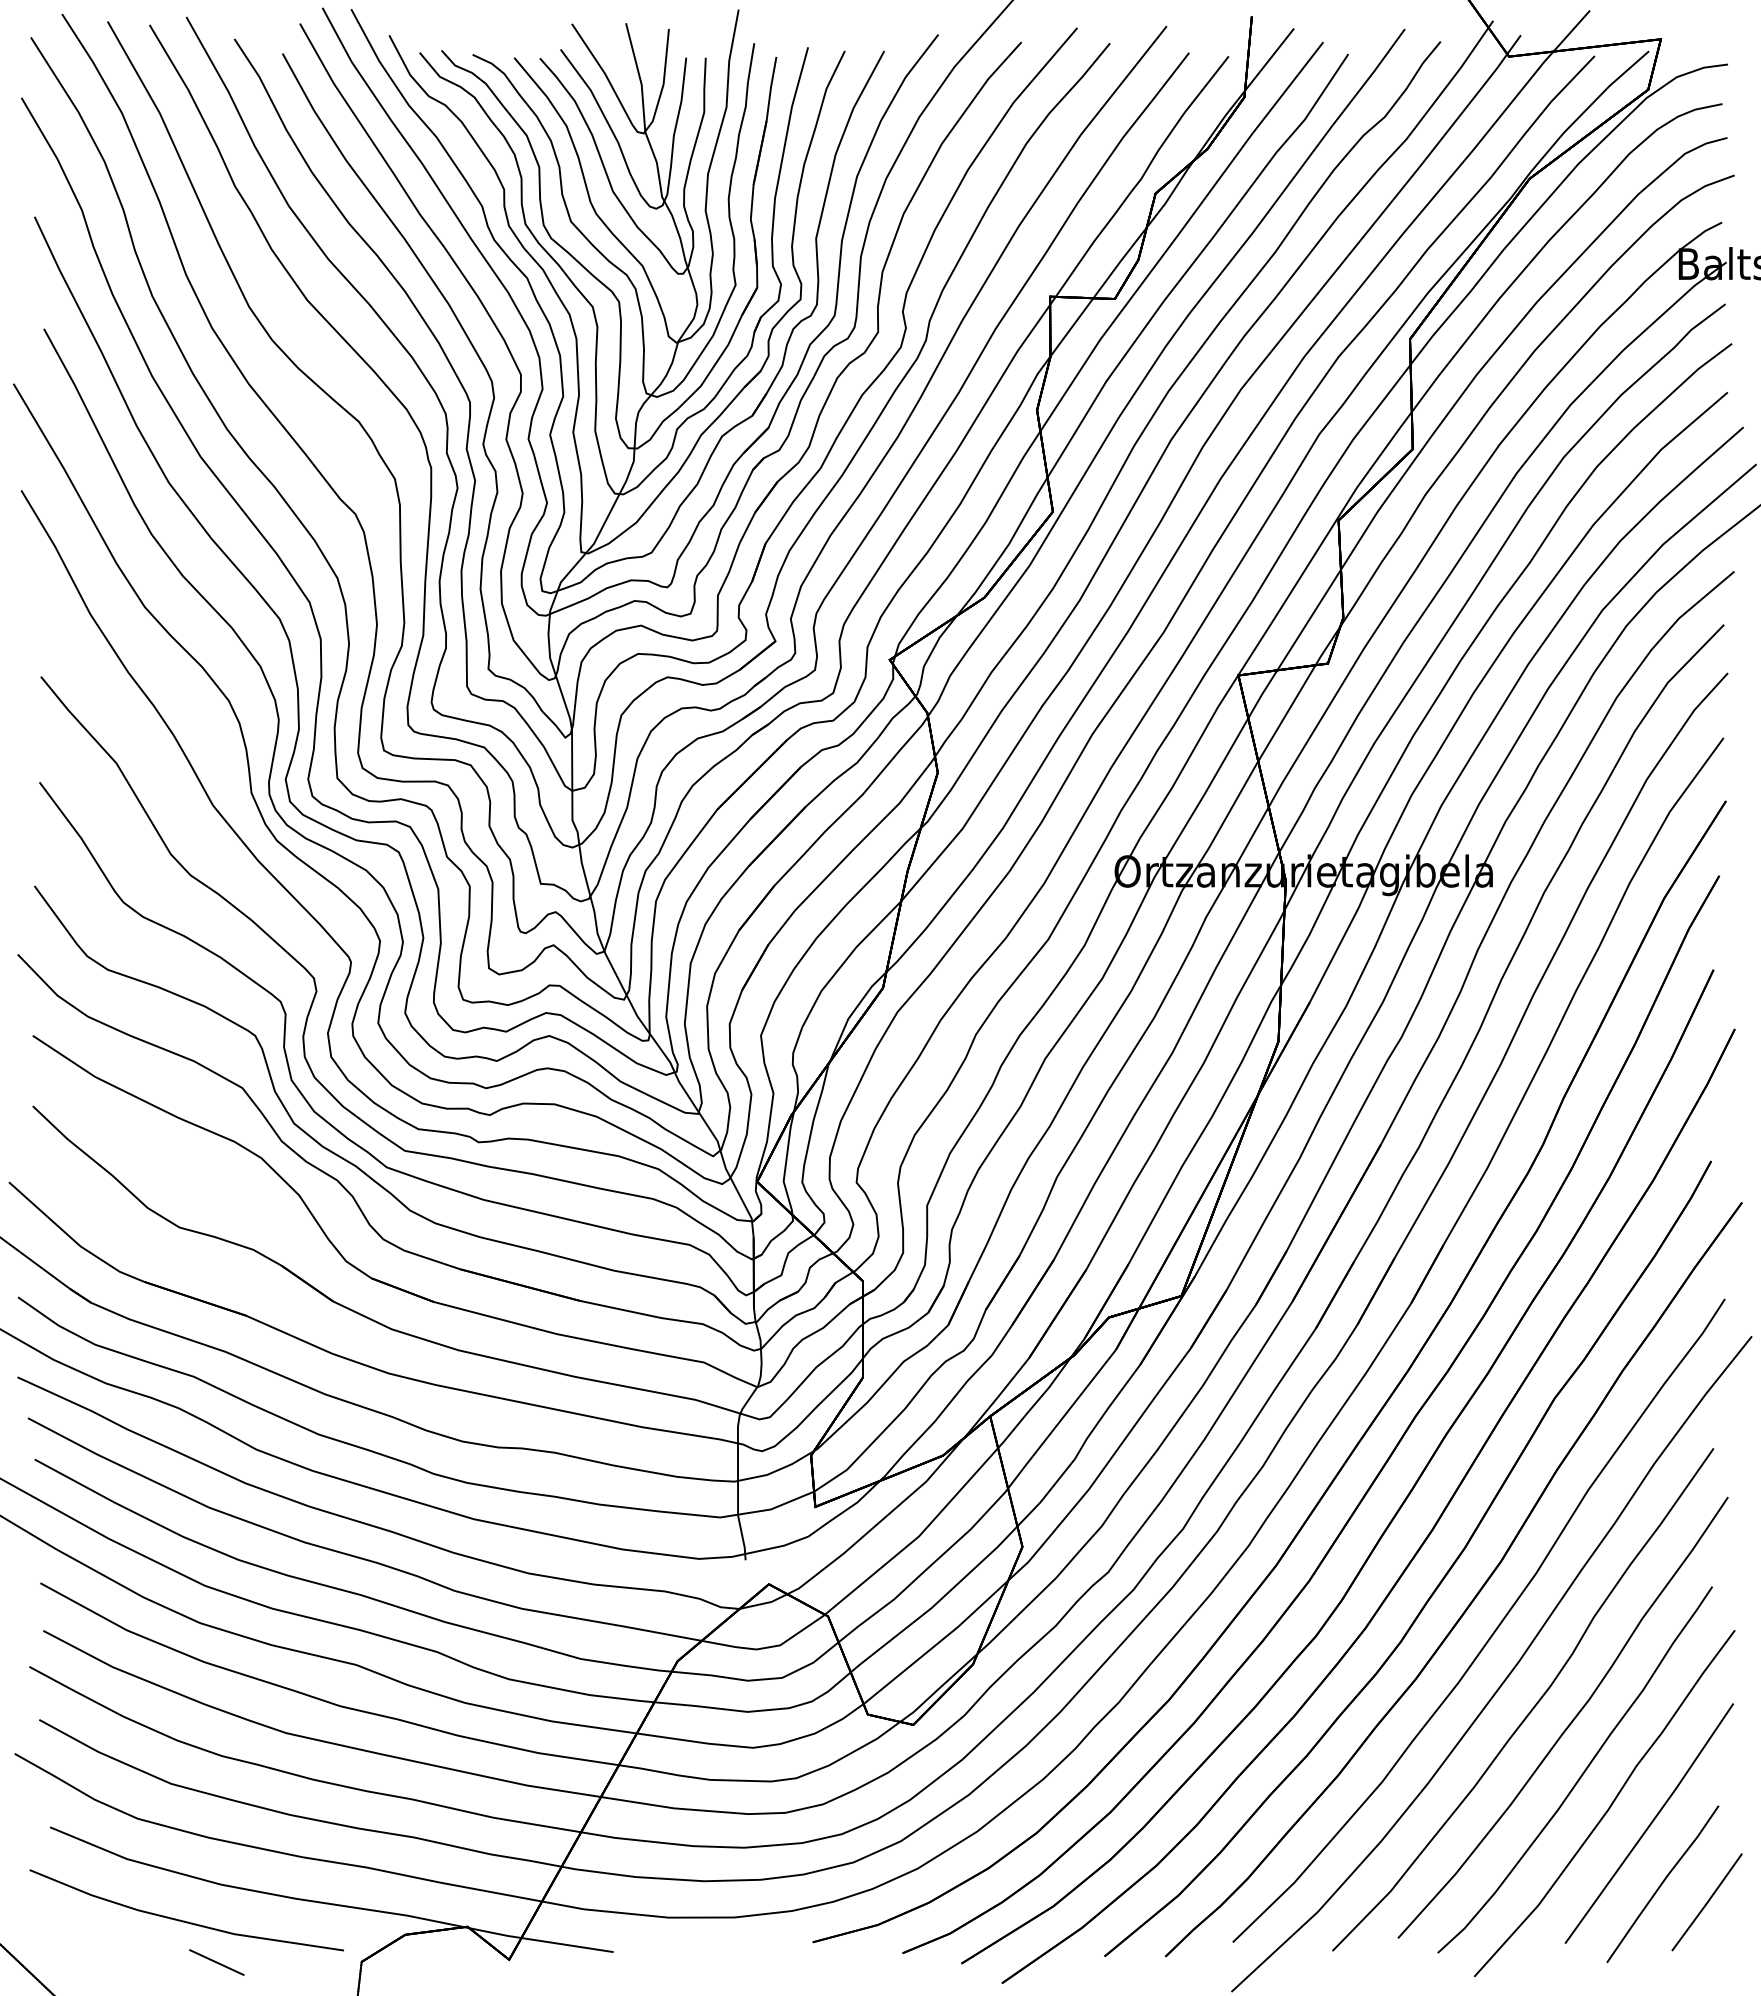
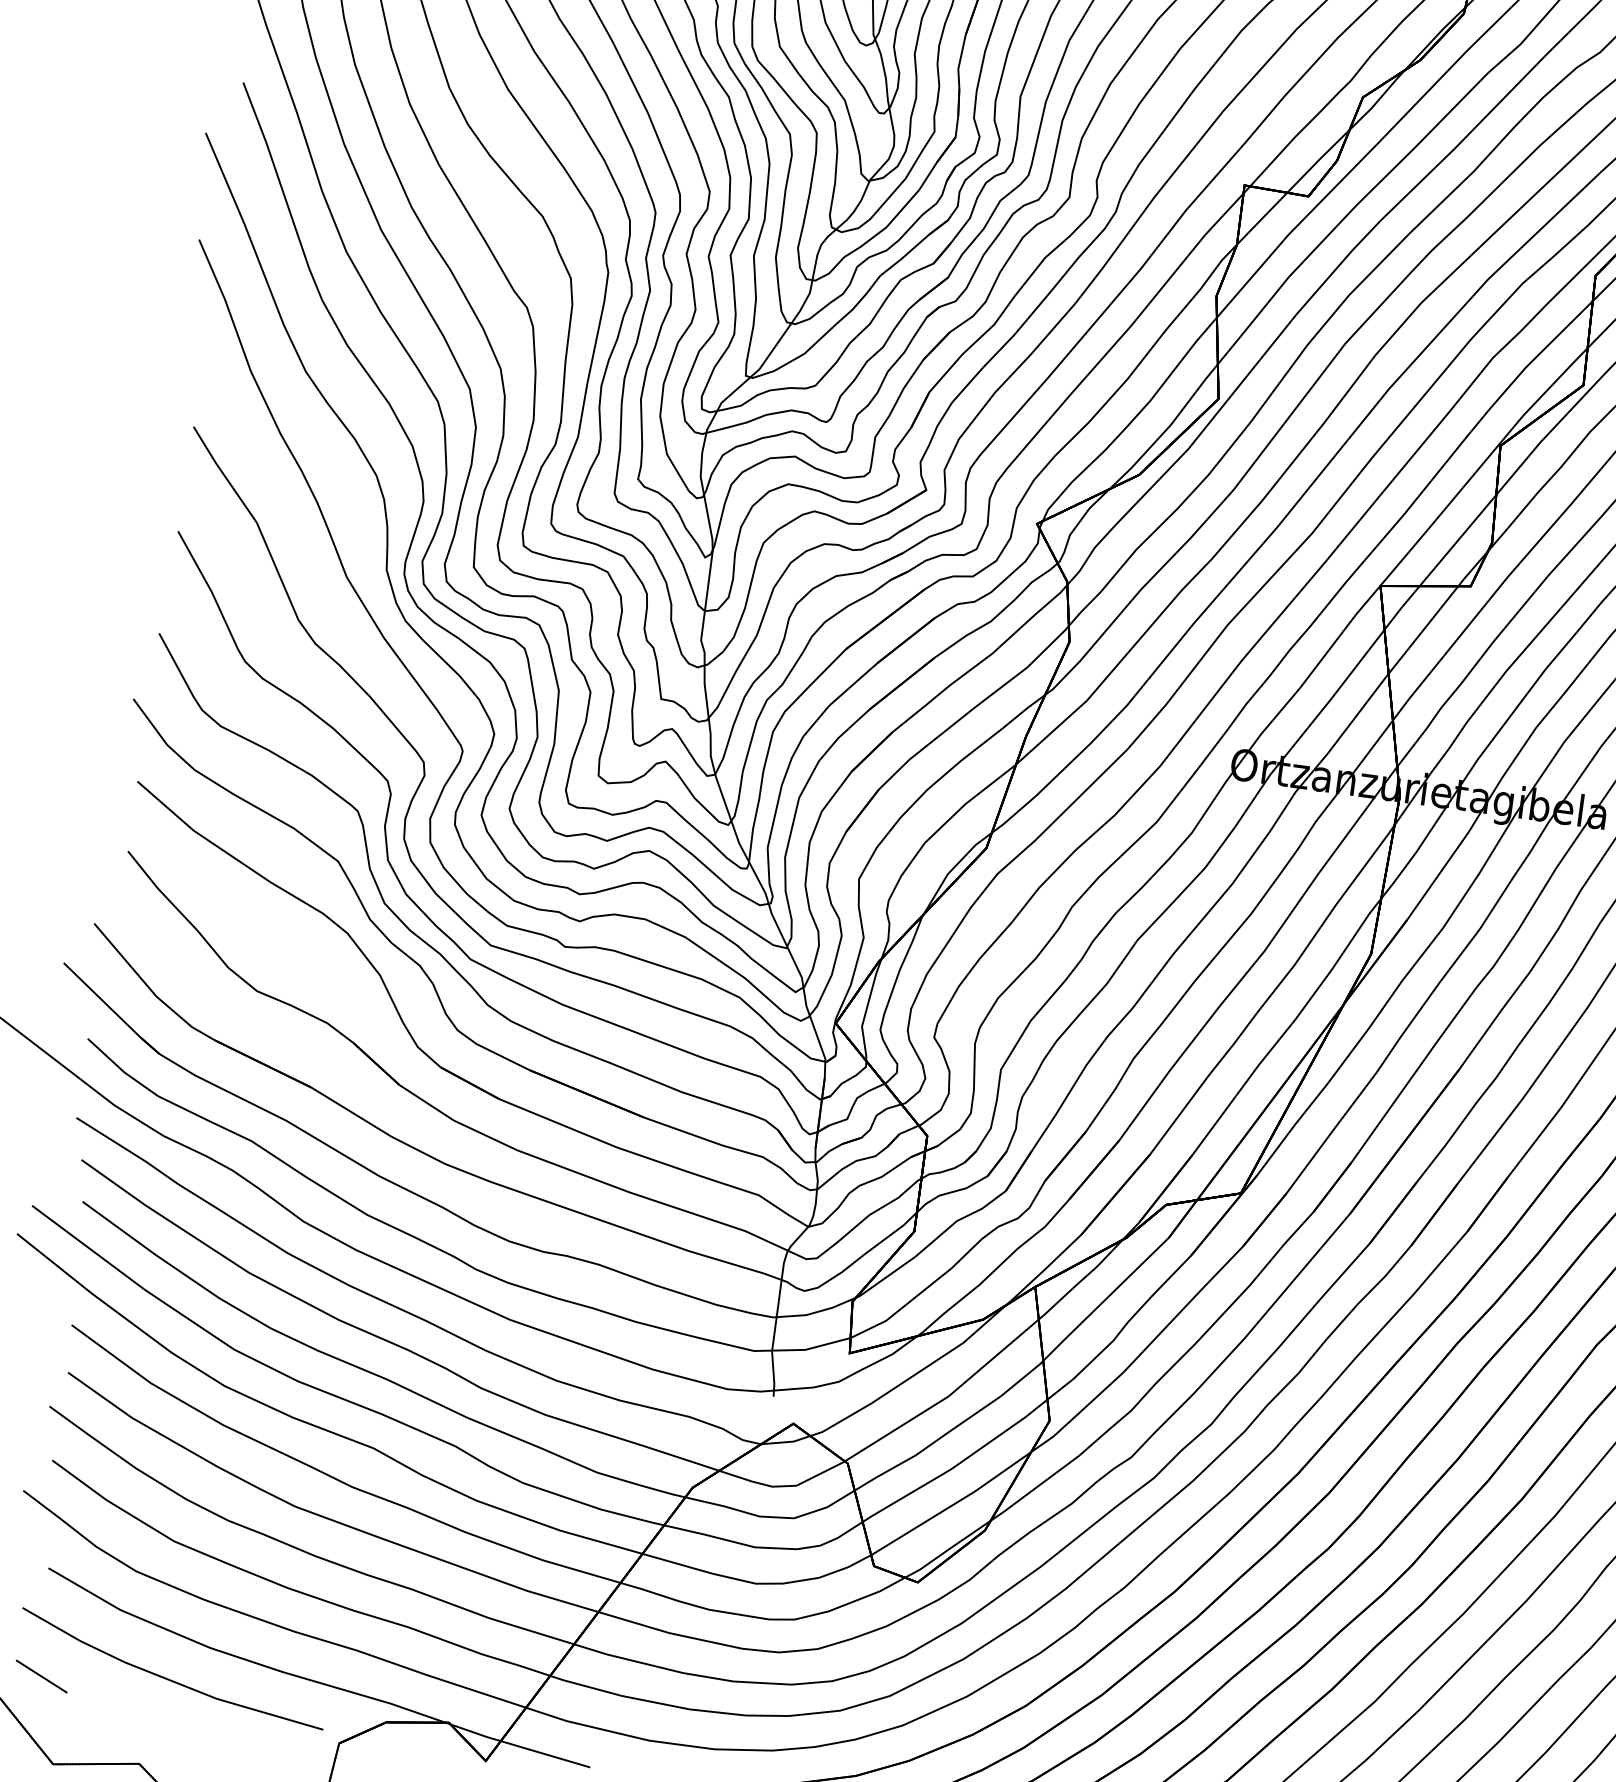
line: (216, 1962) -> (41, 1676), moved

